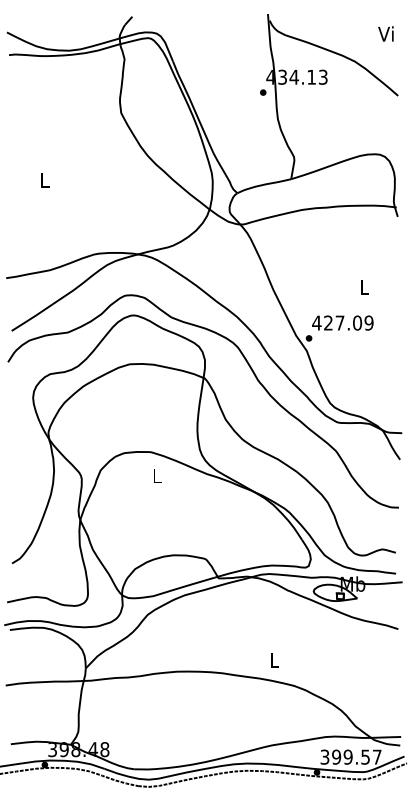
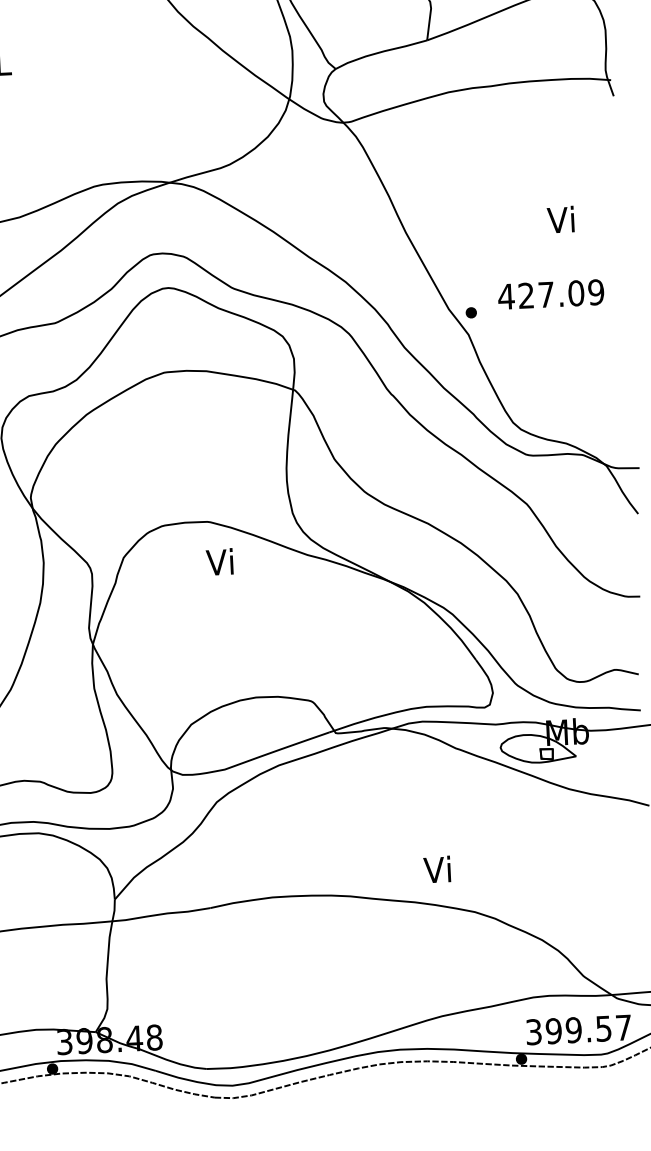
text: (363, 286) -> (560, 218), L -> Vi
text: (342, 322) -> (550, 293), moved
text: (155, 475) -> (218, 561), L -> Vi
text: (273, 659) -> (437, 868), L -> Vi

